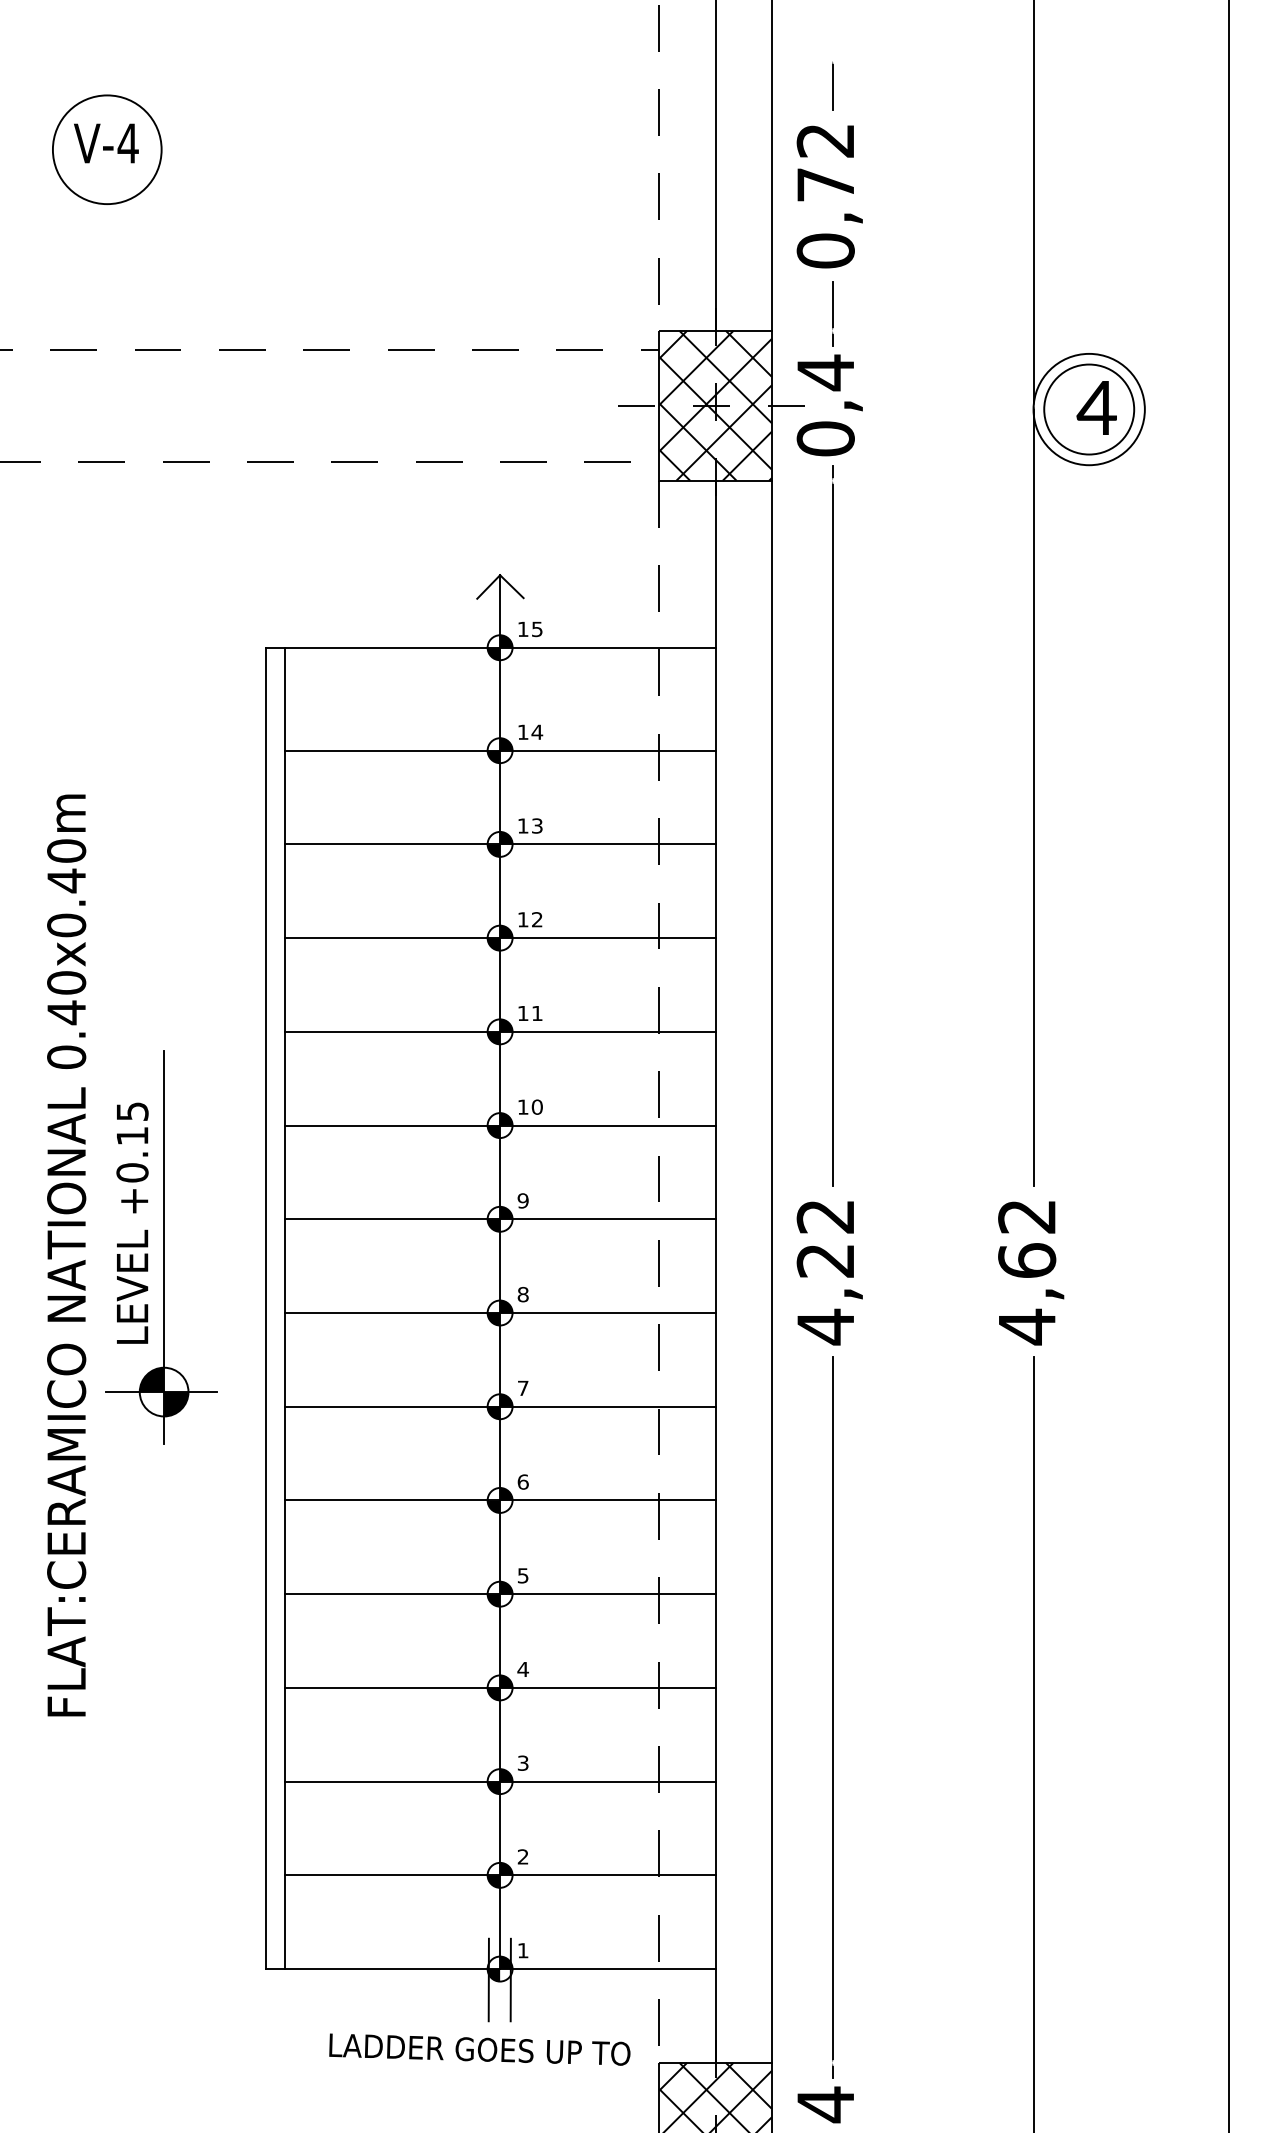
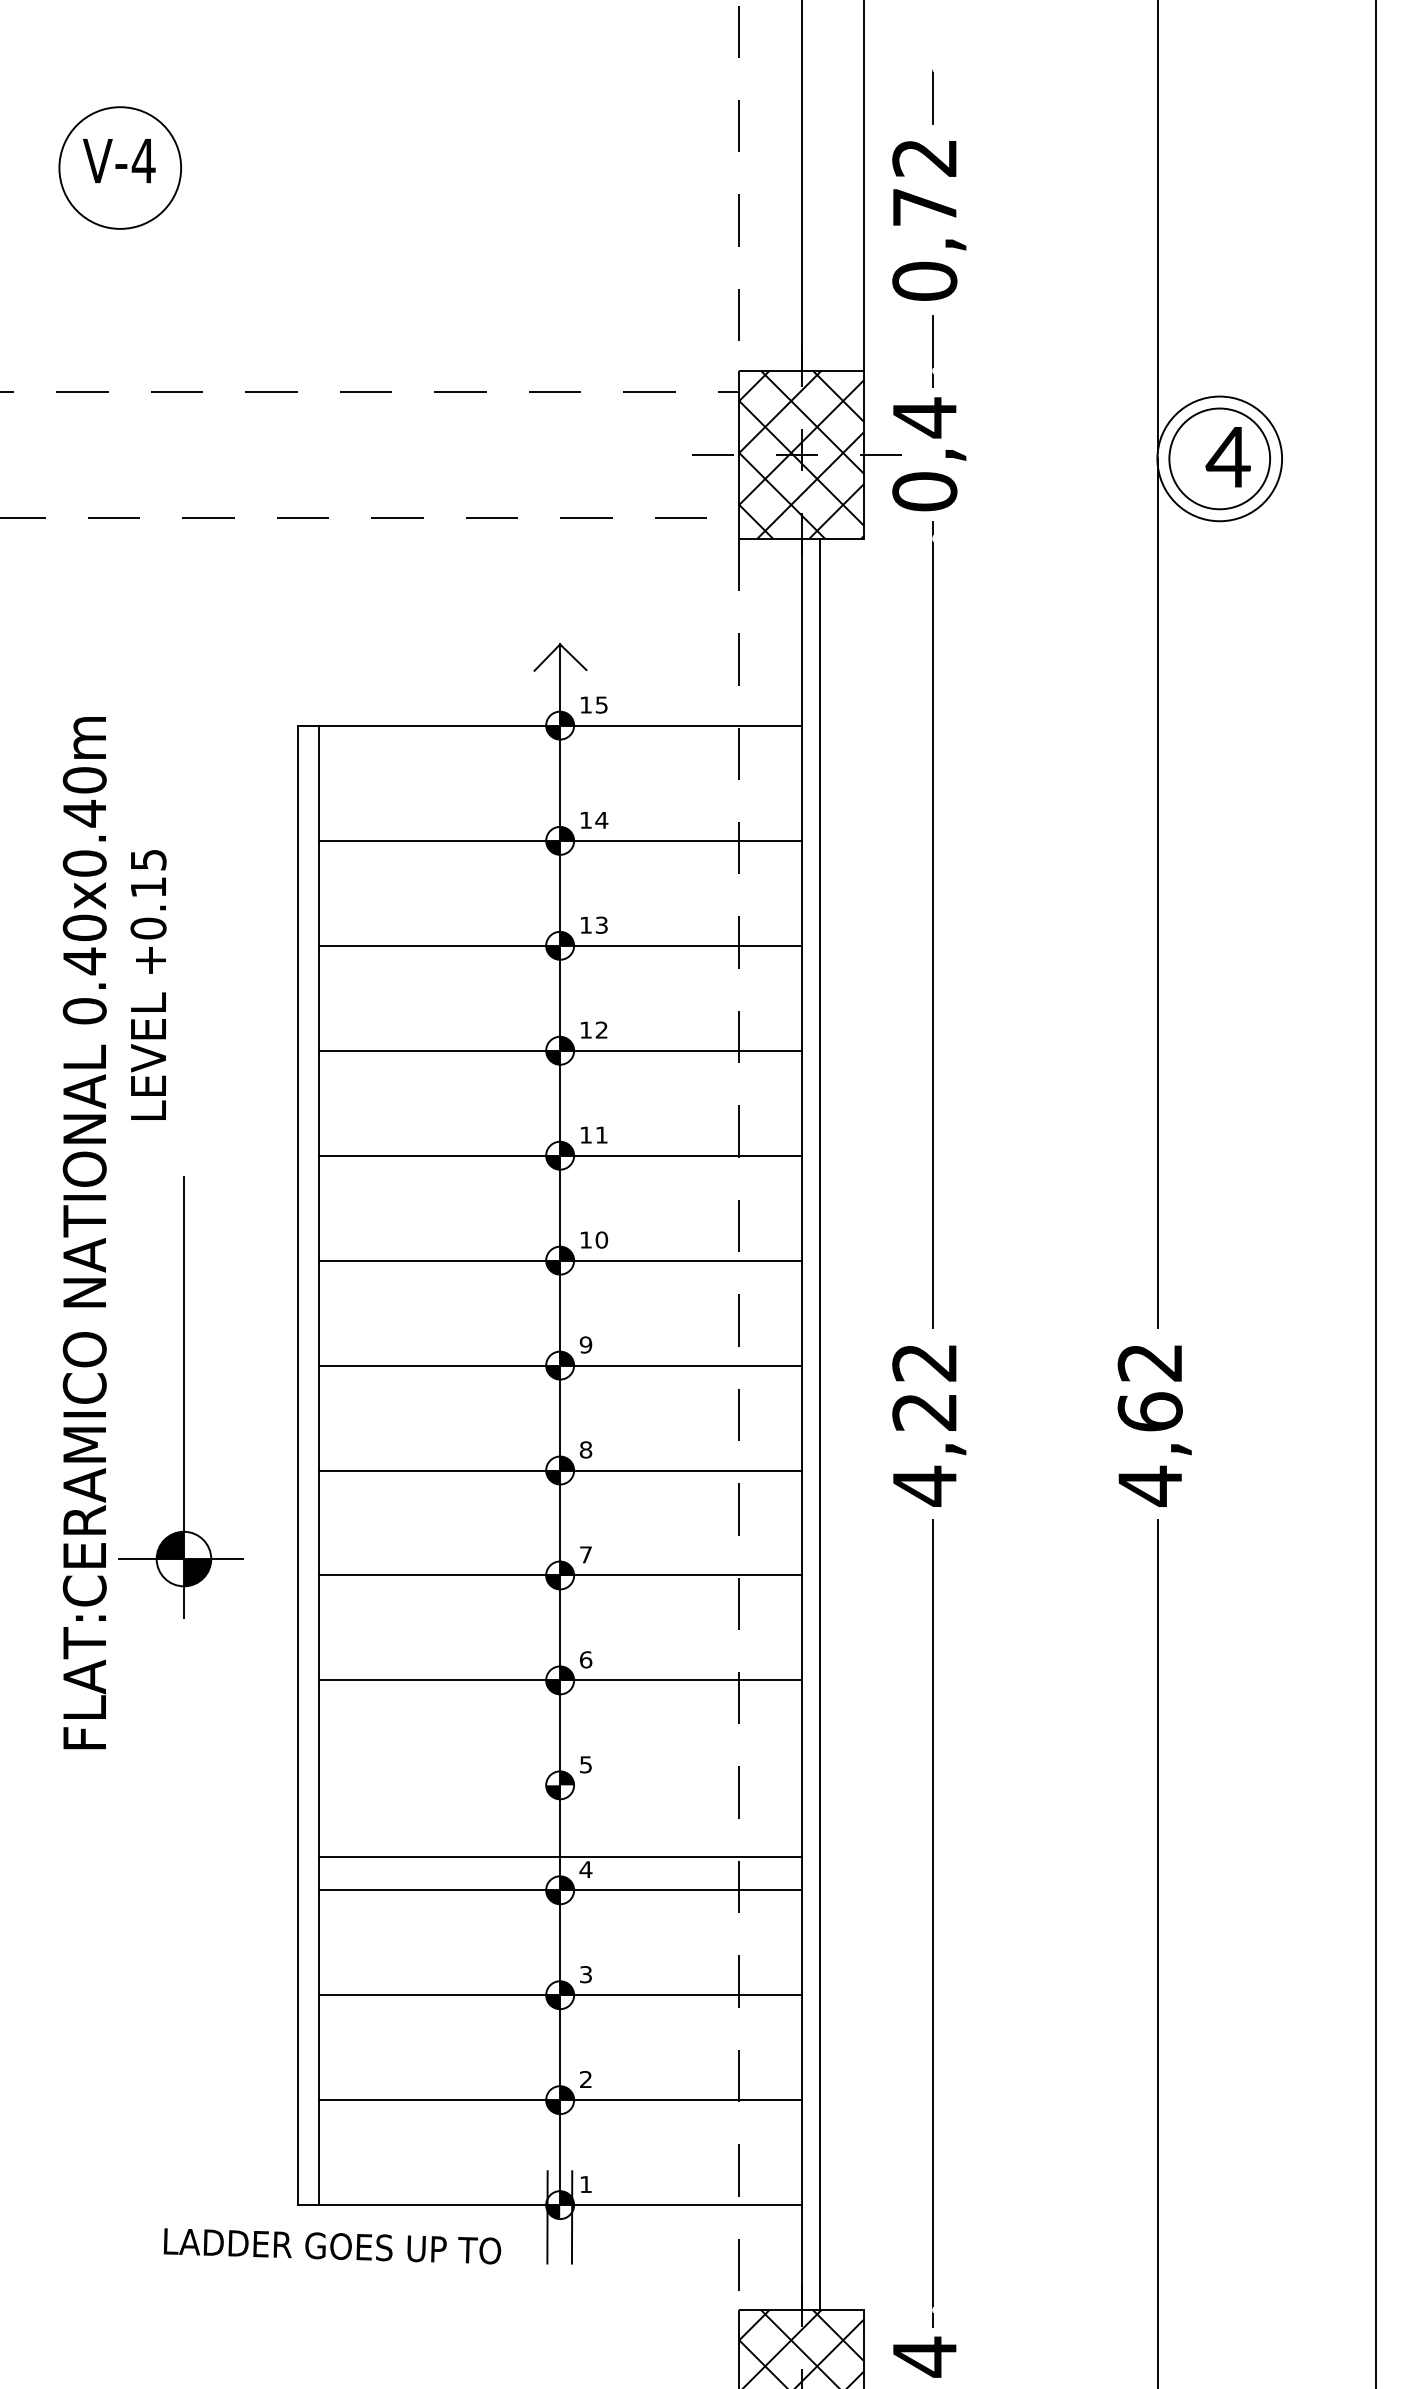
text: (132, 1222) -> (148, 984), moved
text: (66, 1255) -> (84, 1233), moved
line: (771, 1271) -> (820, 1424), moved
line: (499, 1594) -> (559, 1857), moved
text: (479, 2049) -> (332, 2246), moved

